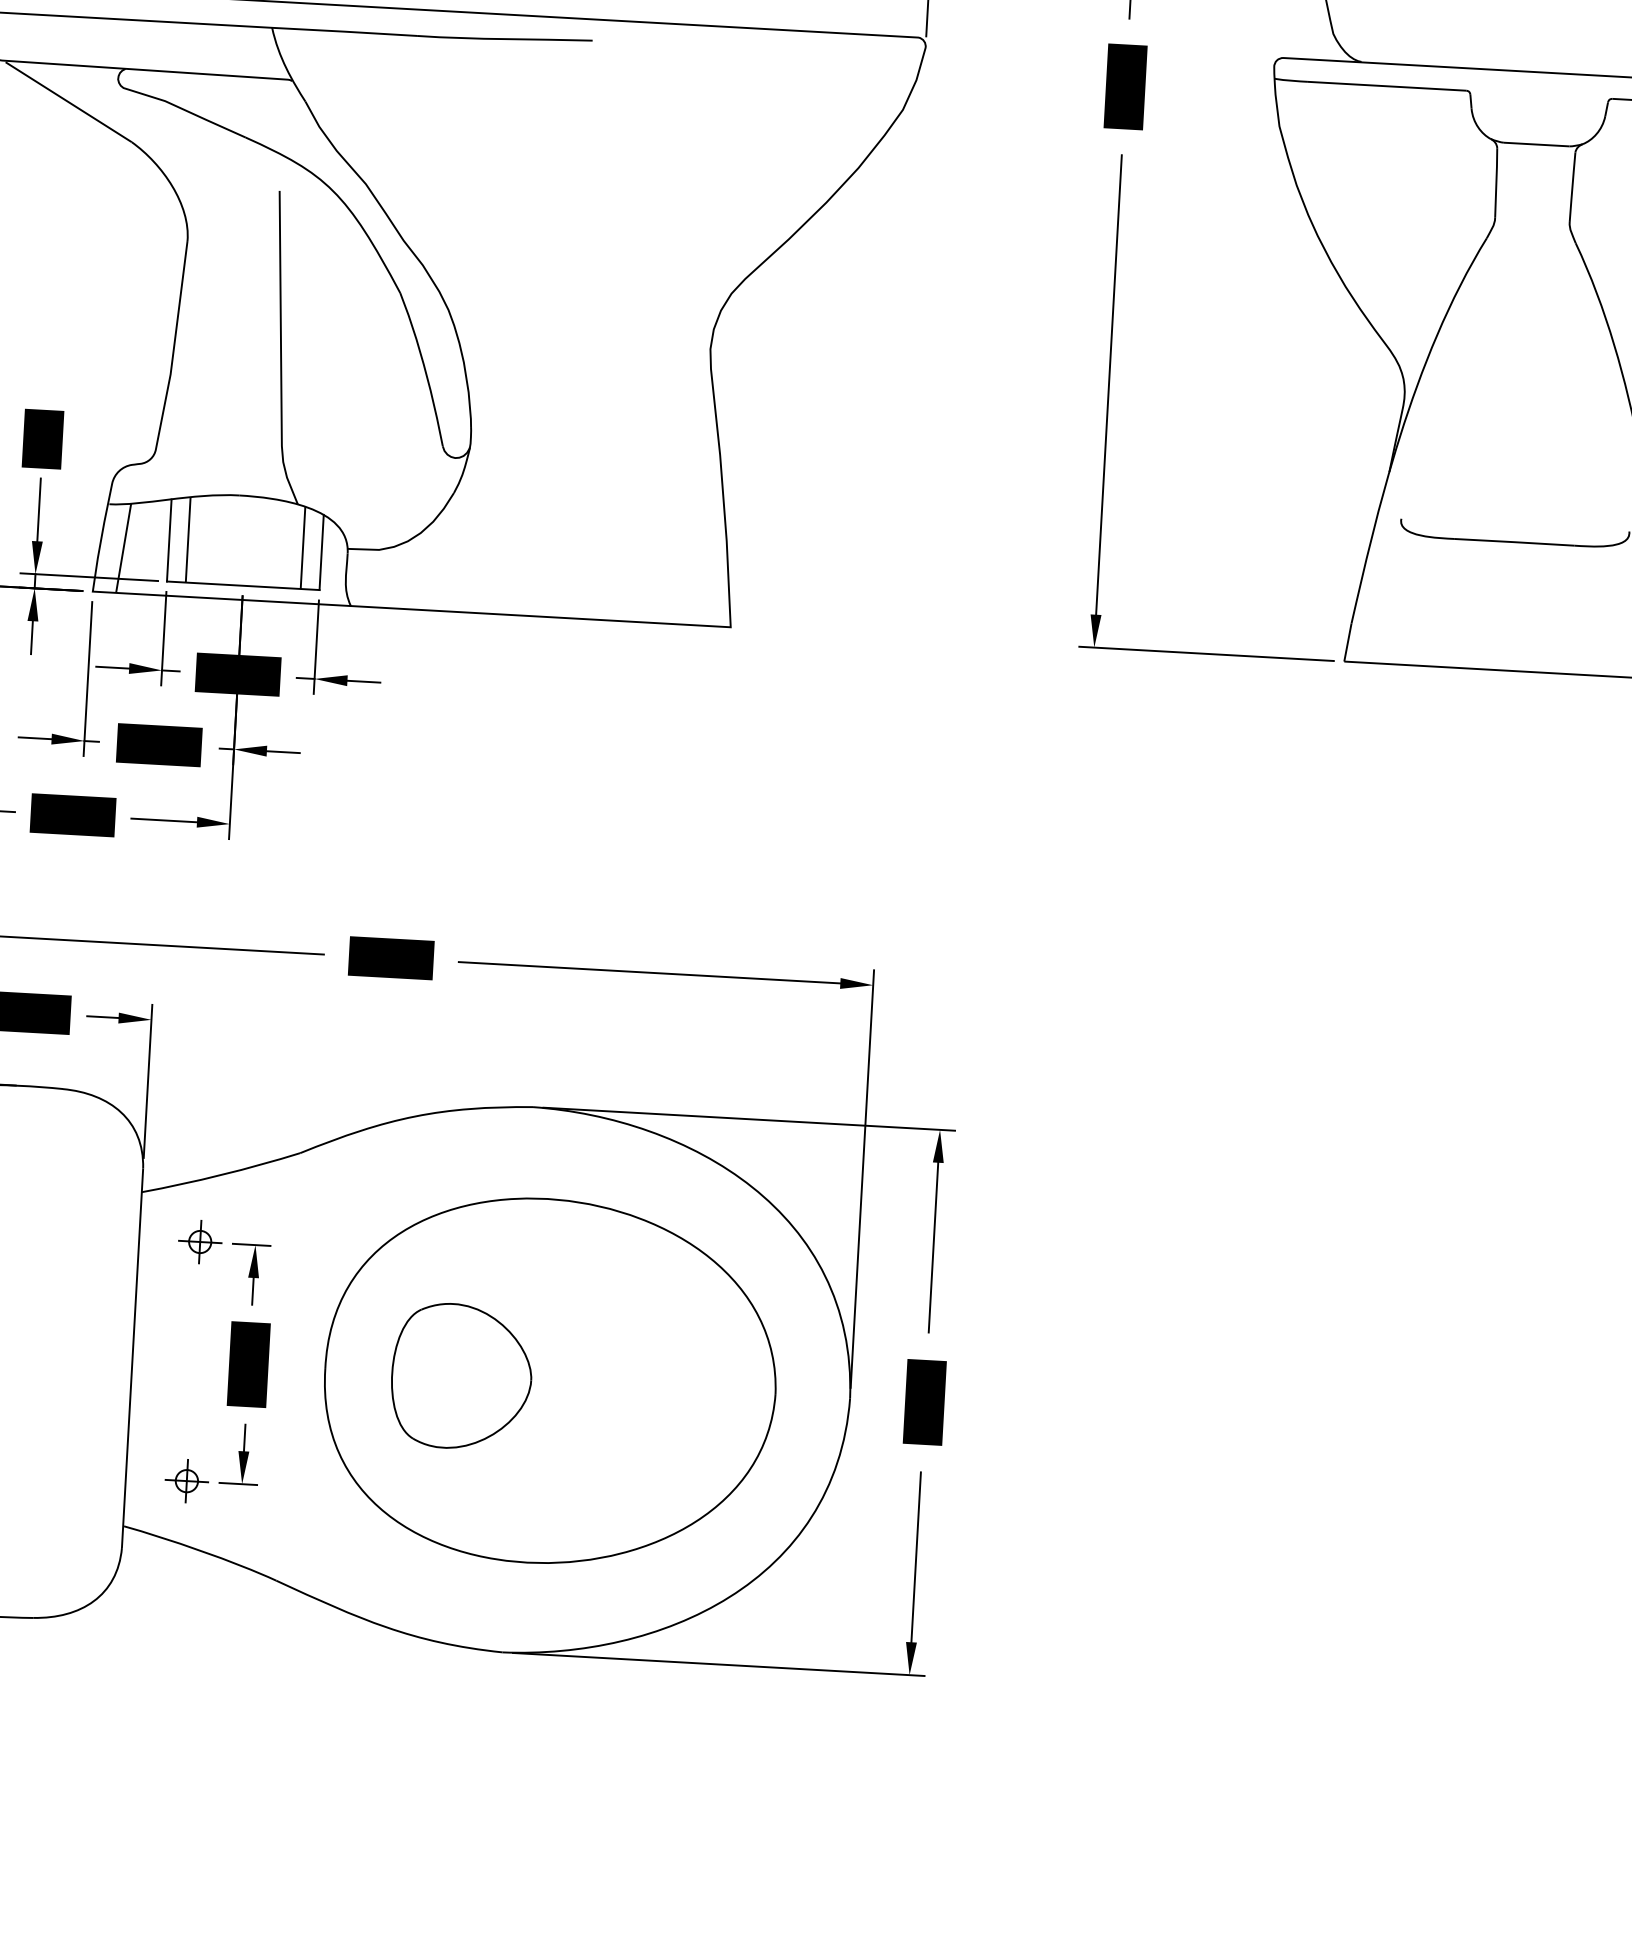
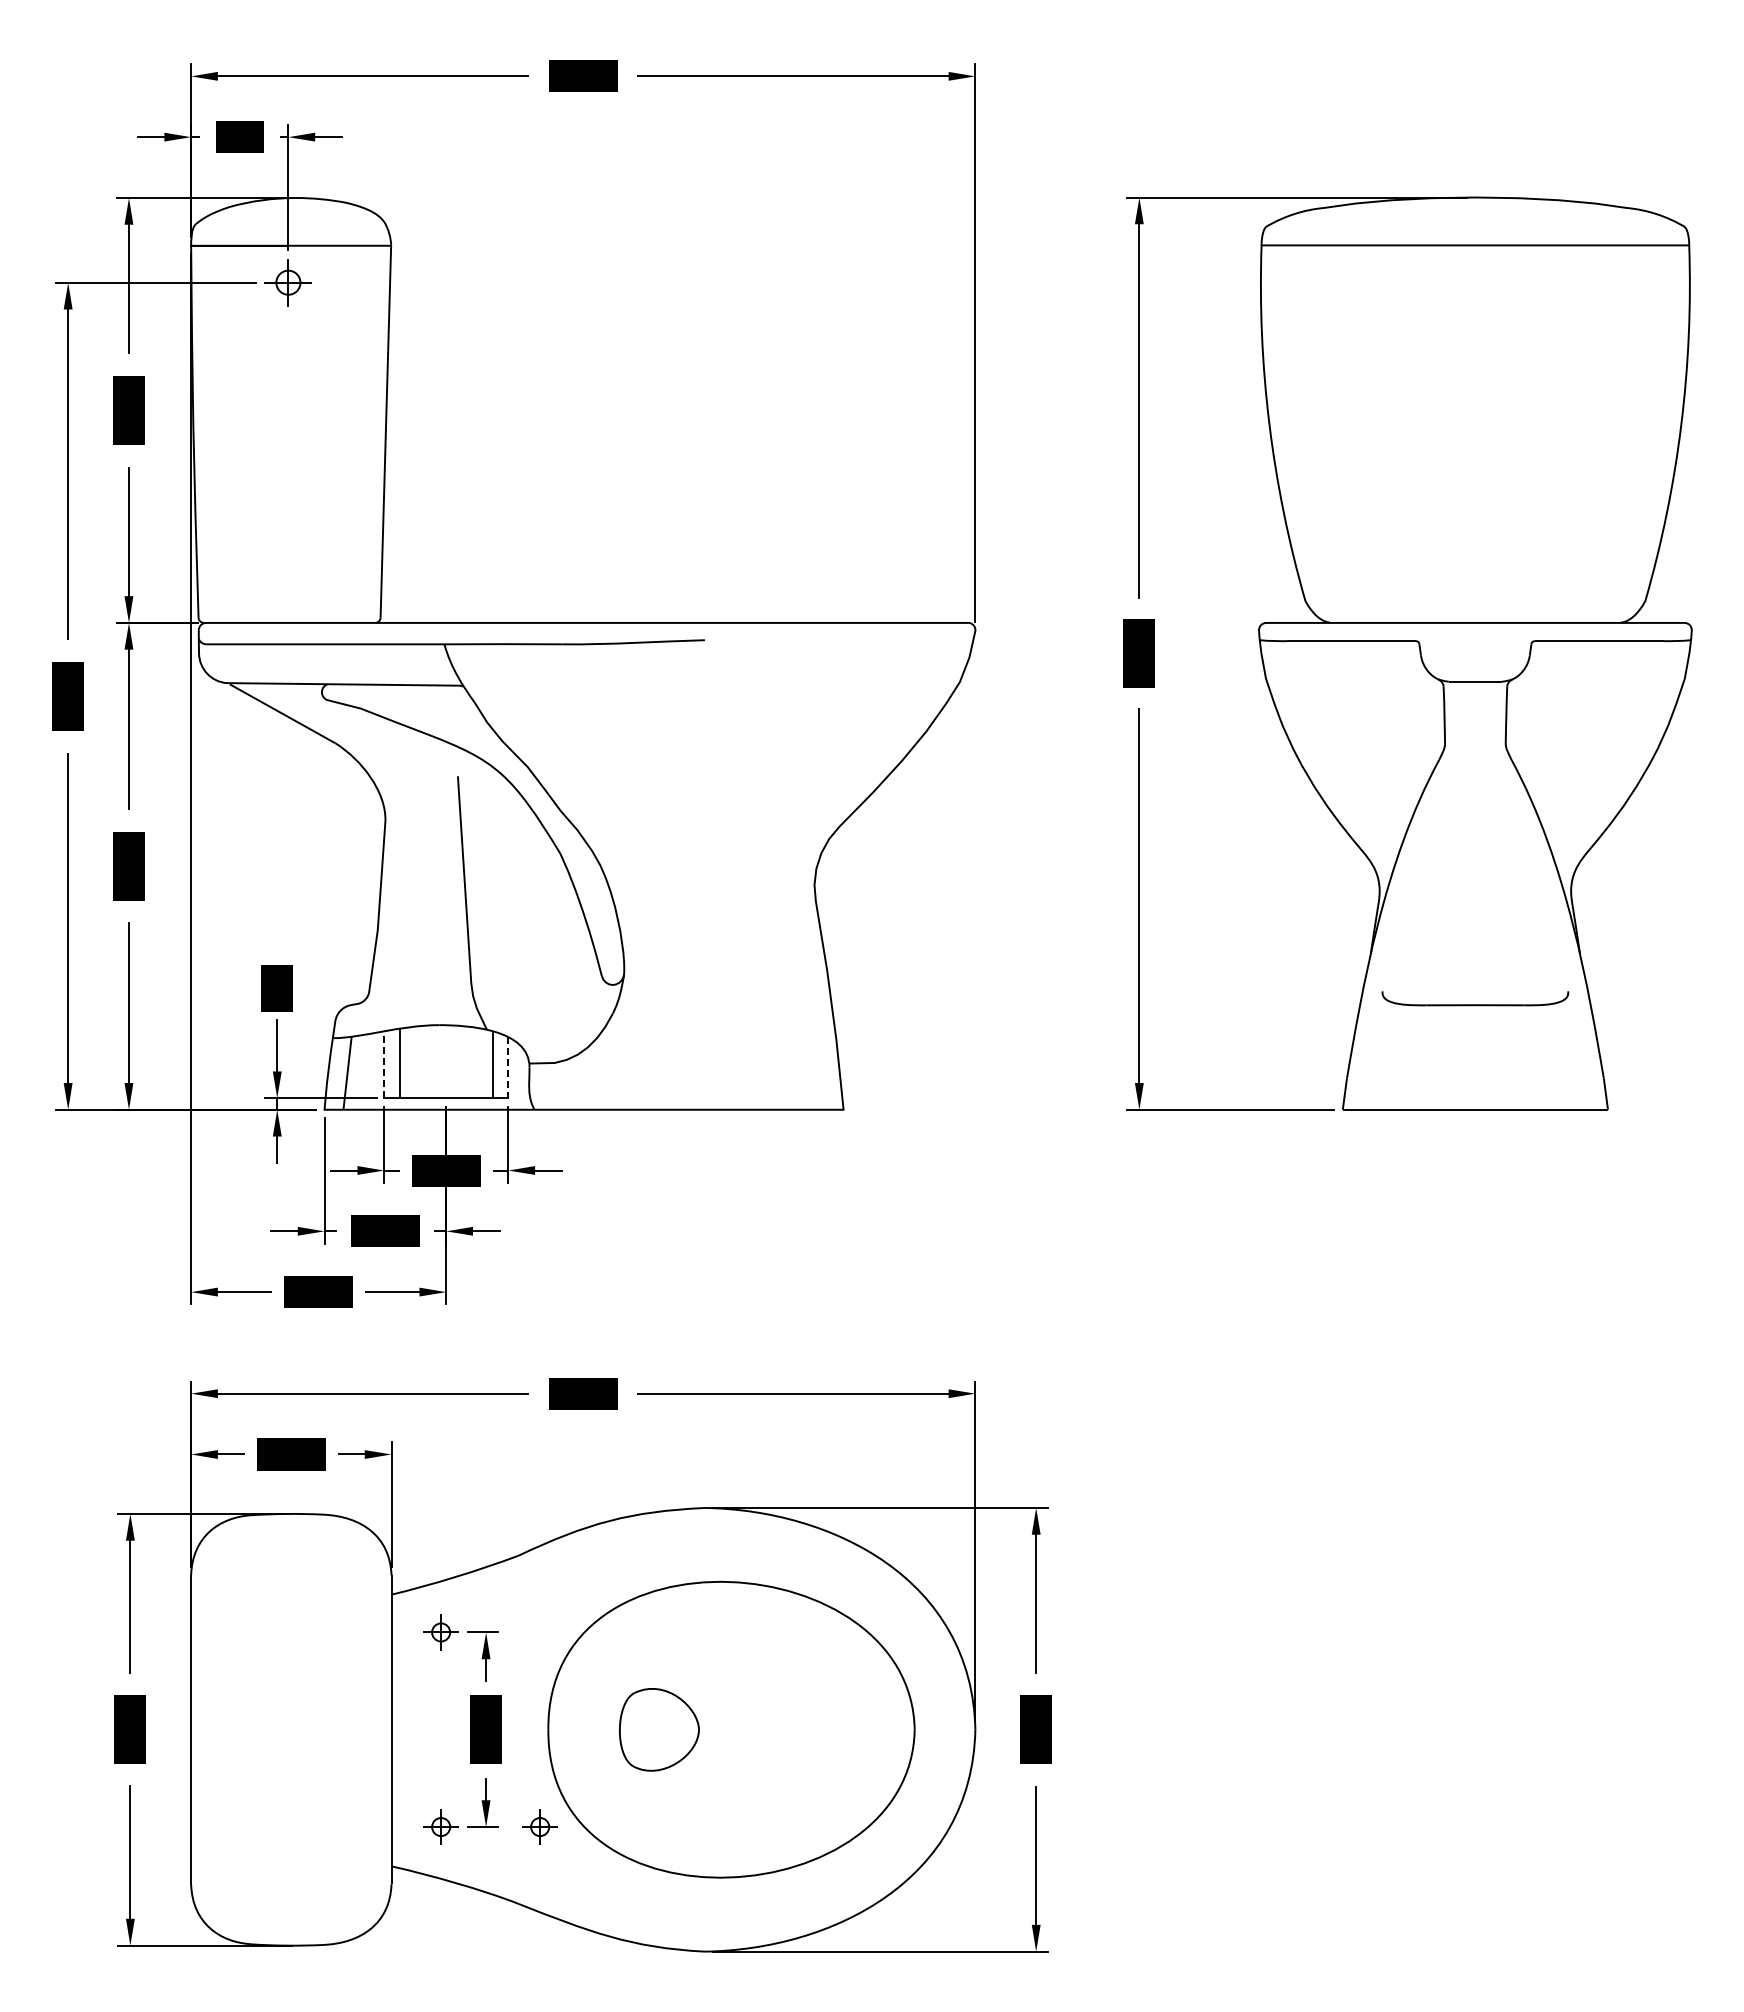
line: (169, 540) -> (384, 1064), solid -> dashed
line: (321, 552) -> (508, 1067), solid -> dashed
part: (461, 1376) -> (659, 1729), size x0.7
part: (307, 1487) -> (539, 1826), added

